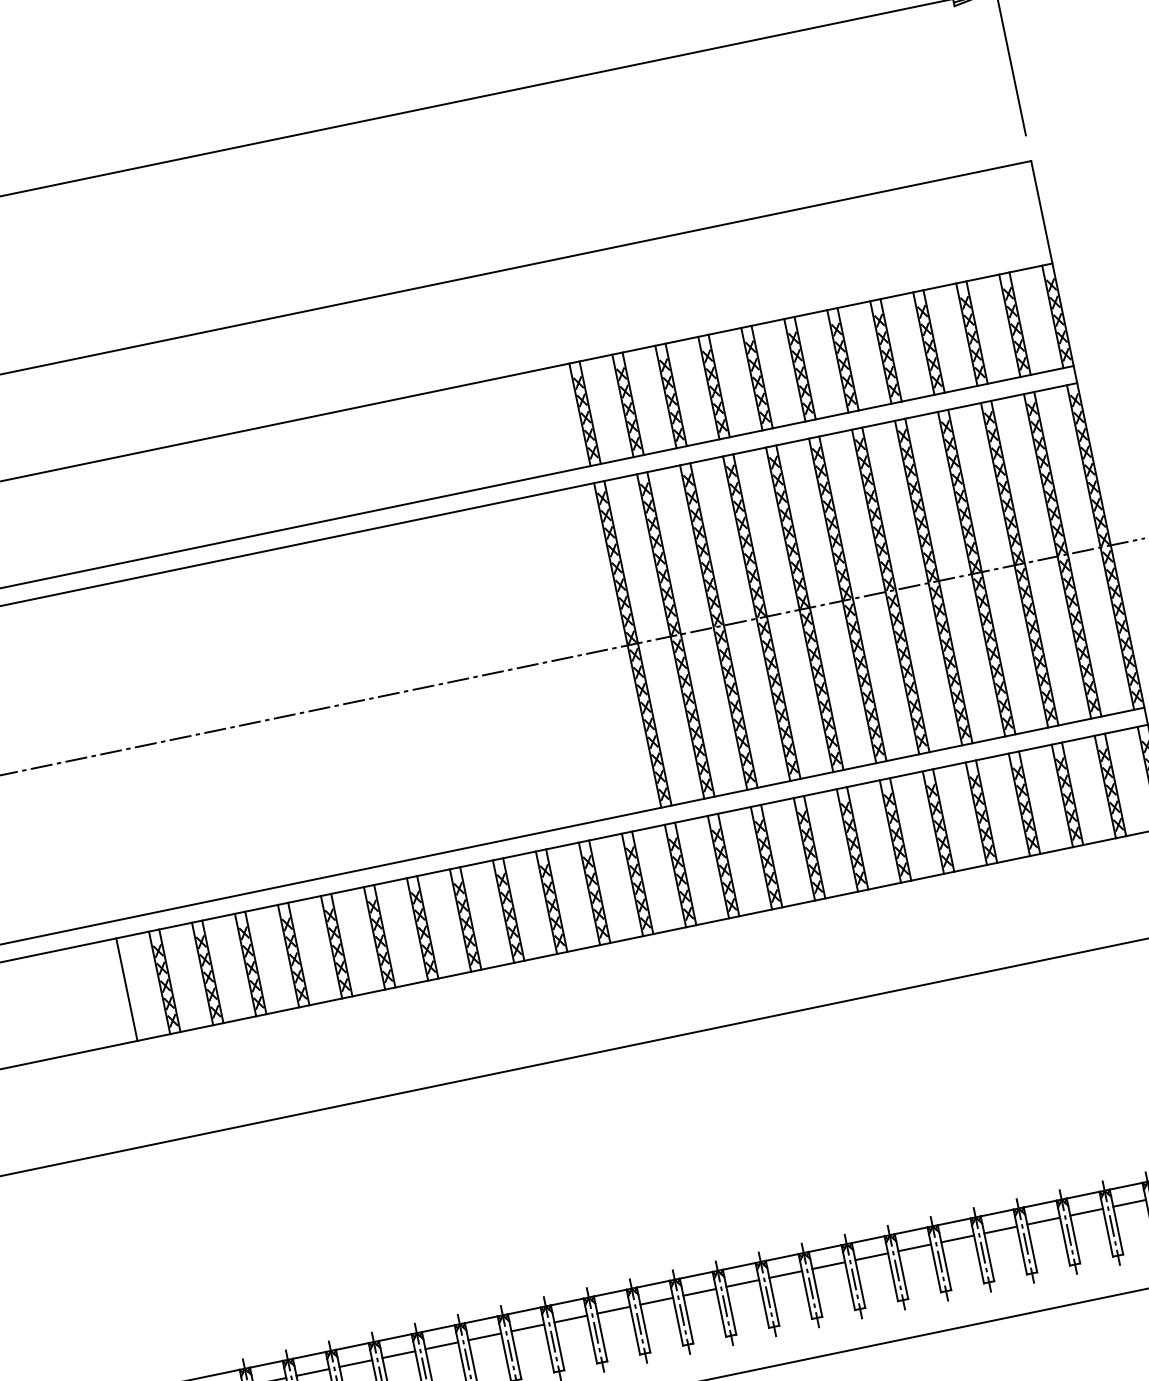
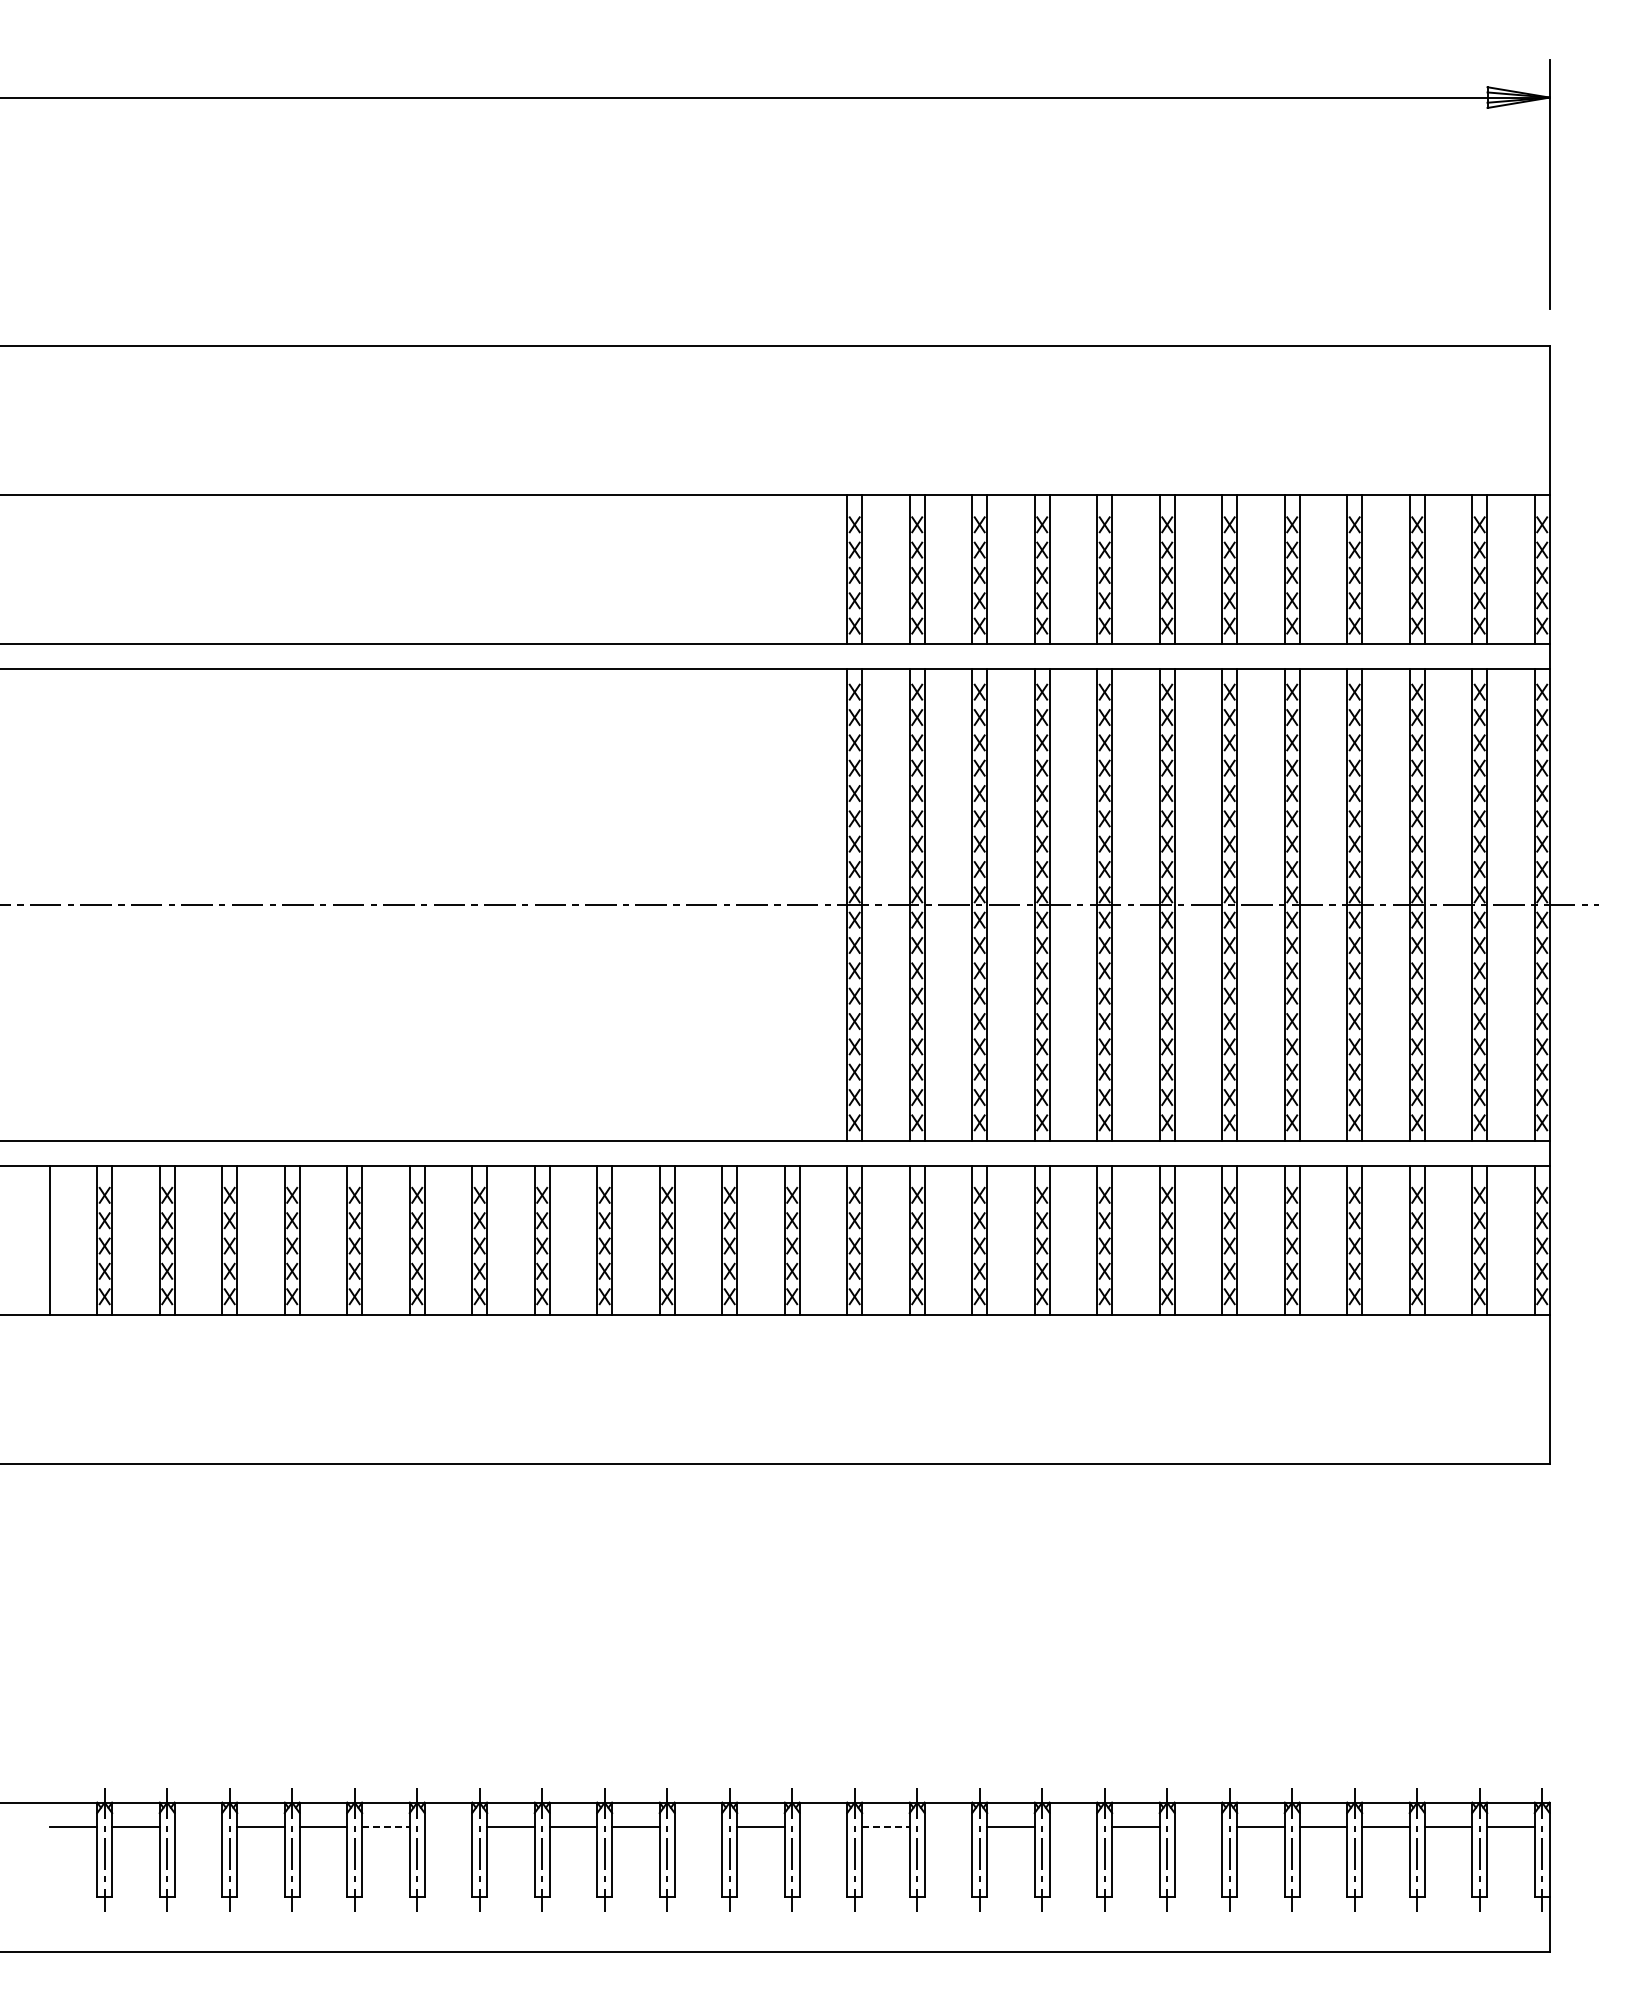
line: (1000, 1230) -> (1198, 1827), removed
line: (914, 1247) -> (1073, 1827), removed
line: (828, 1265) -> (948, 1827), removed
line: (785, 1274) -> (885, 1827), solid -> dashed
line: (742, 1283) -> (823, 1827), removed
line: (656, 1301) -> (698, 1827), removed
line: (484, 1336) -> (448, 1827), removed
line: (441, 1345) -> (385, 1827), solid -> dashed
line: (312, 1372) -> (198, 1827), removed

